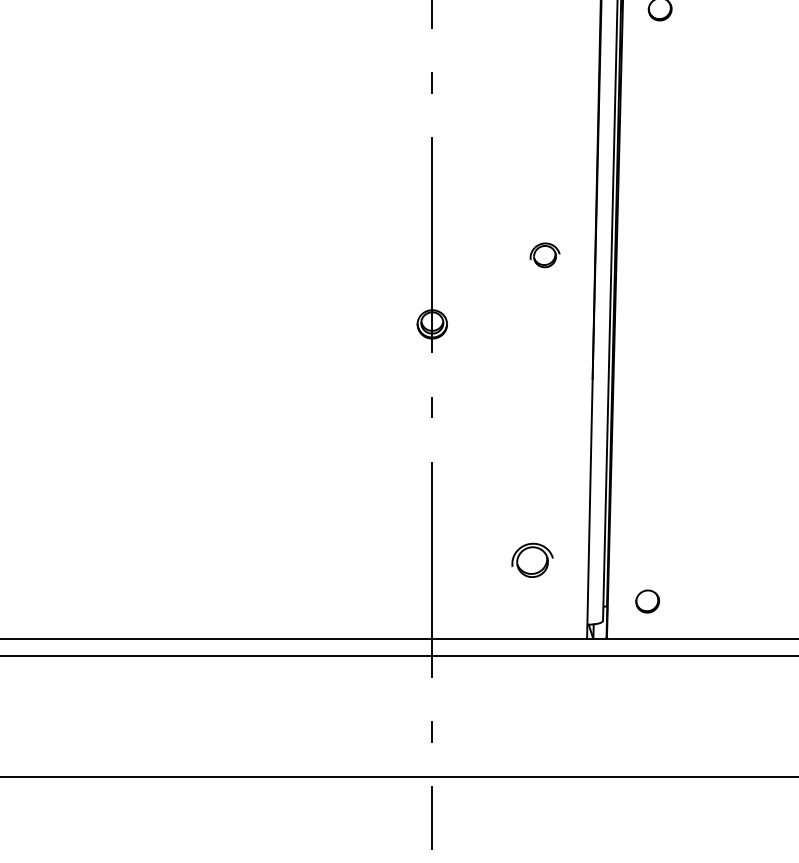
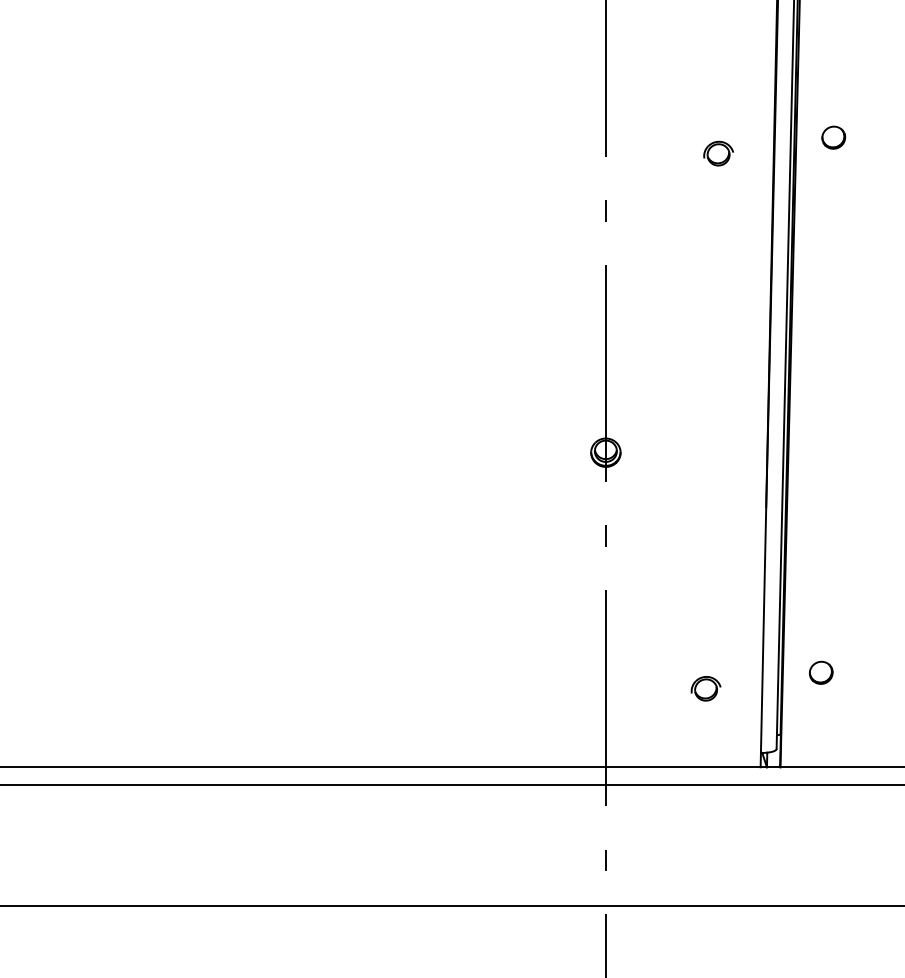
part: (544, 255) -> (718, 153), moved
part: (531, 560) -> (705, 688), size x0.71
part: (647, 601) -> (821, 672), moved

